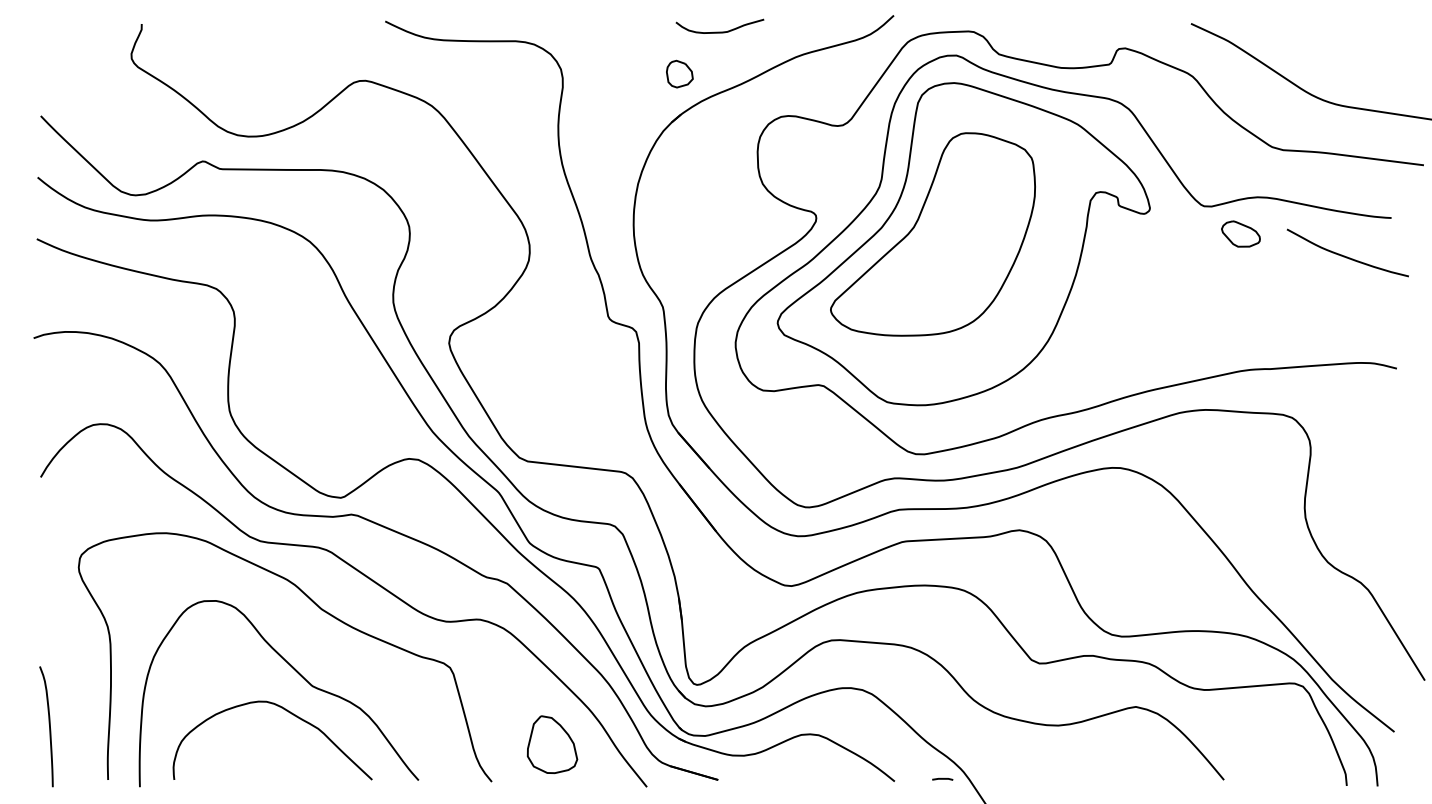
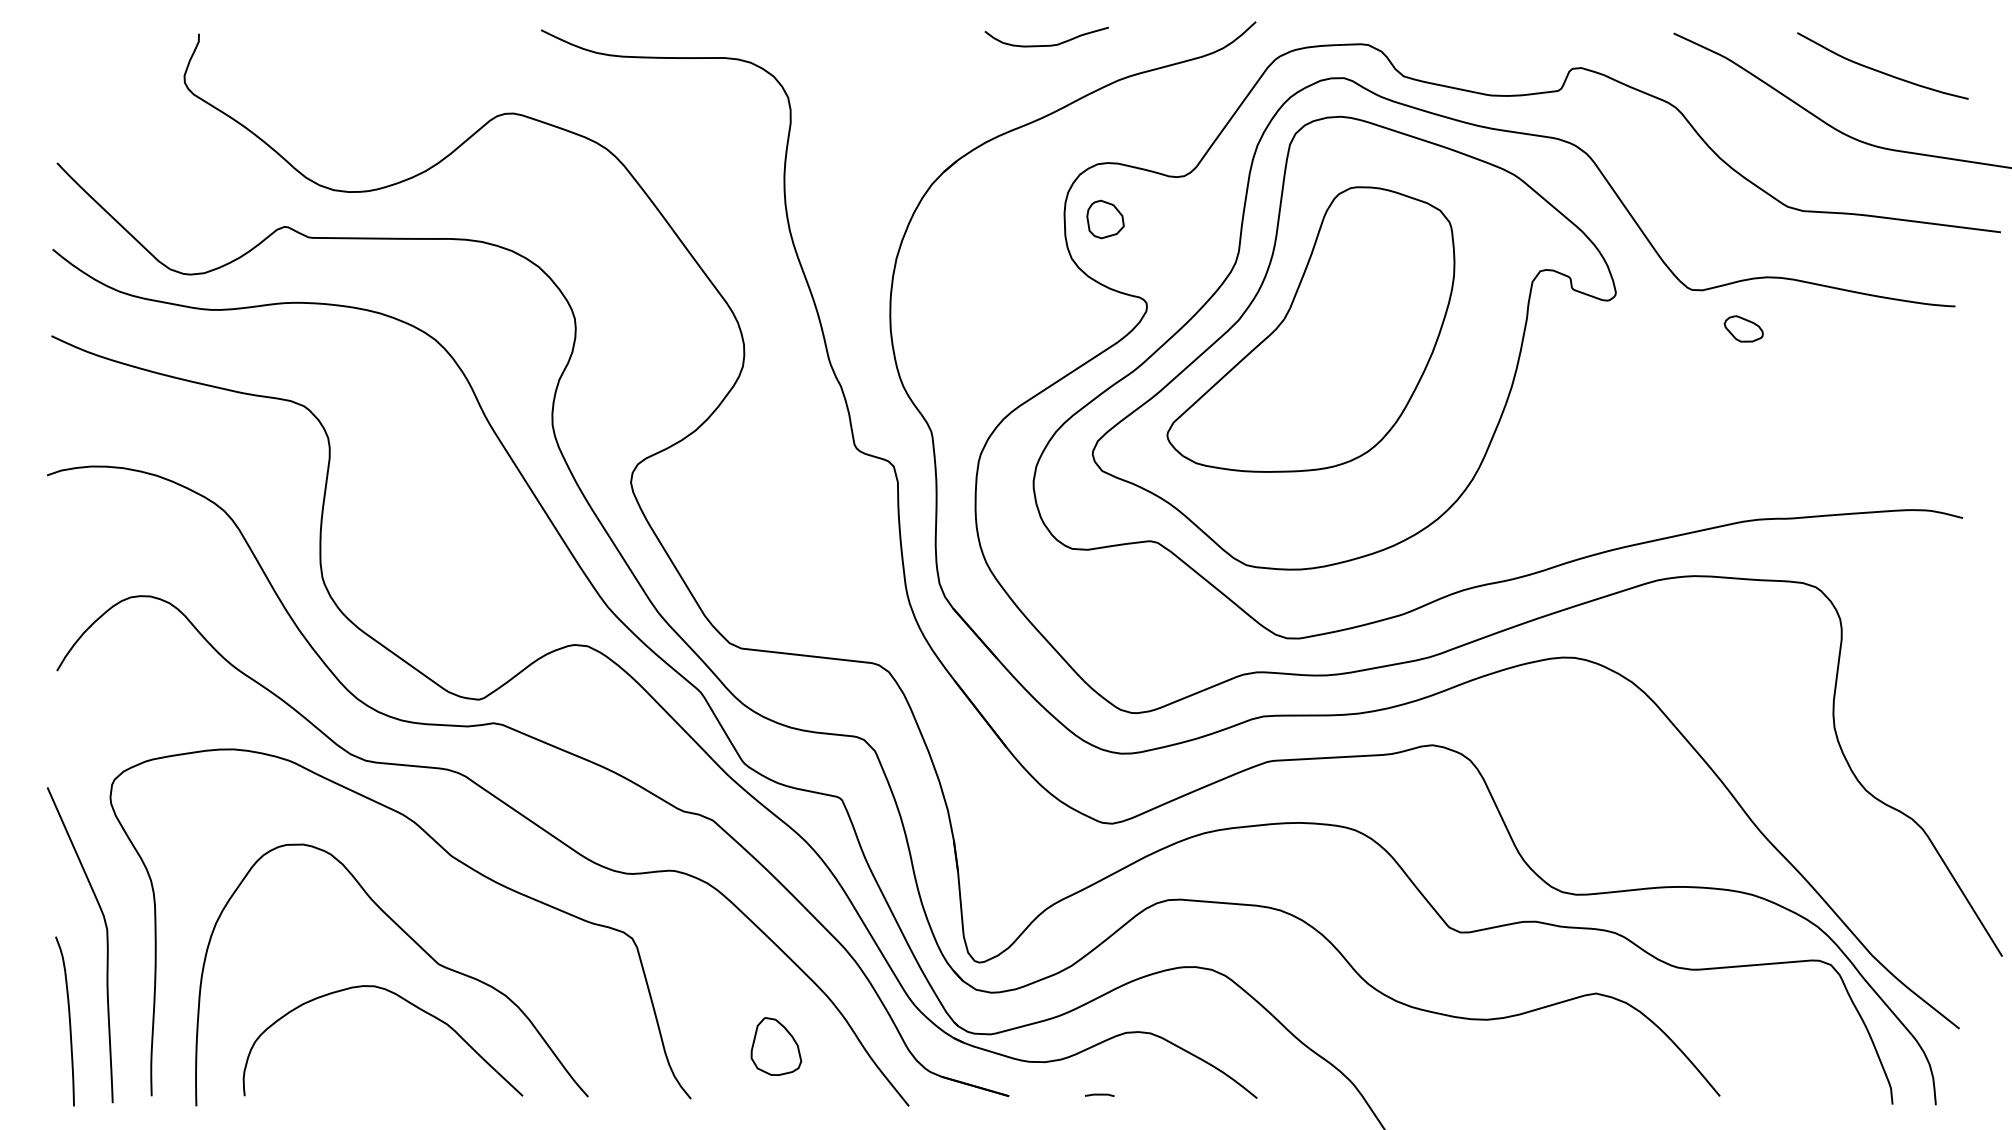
curve: (719, 31) -> (1046, 44), moved
part: (679, 73) -> (1105, 218), moved
part: (1240, 233) -> (1743, 328), size x0.71
curve: (1347, 256) -> (1882, 71), moved
curve: (75, 670) -> (105, 942), added
part: (552, 744) -> (776, 1046), size x0.71
line: (942, 778) -> (1099, 1094), moved

